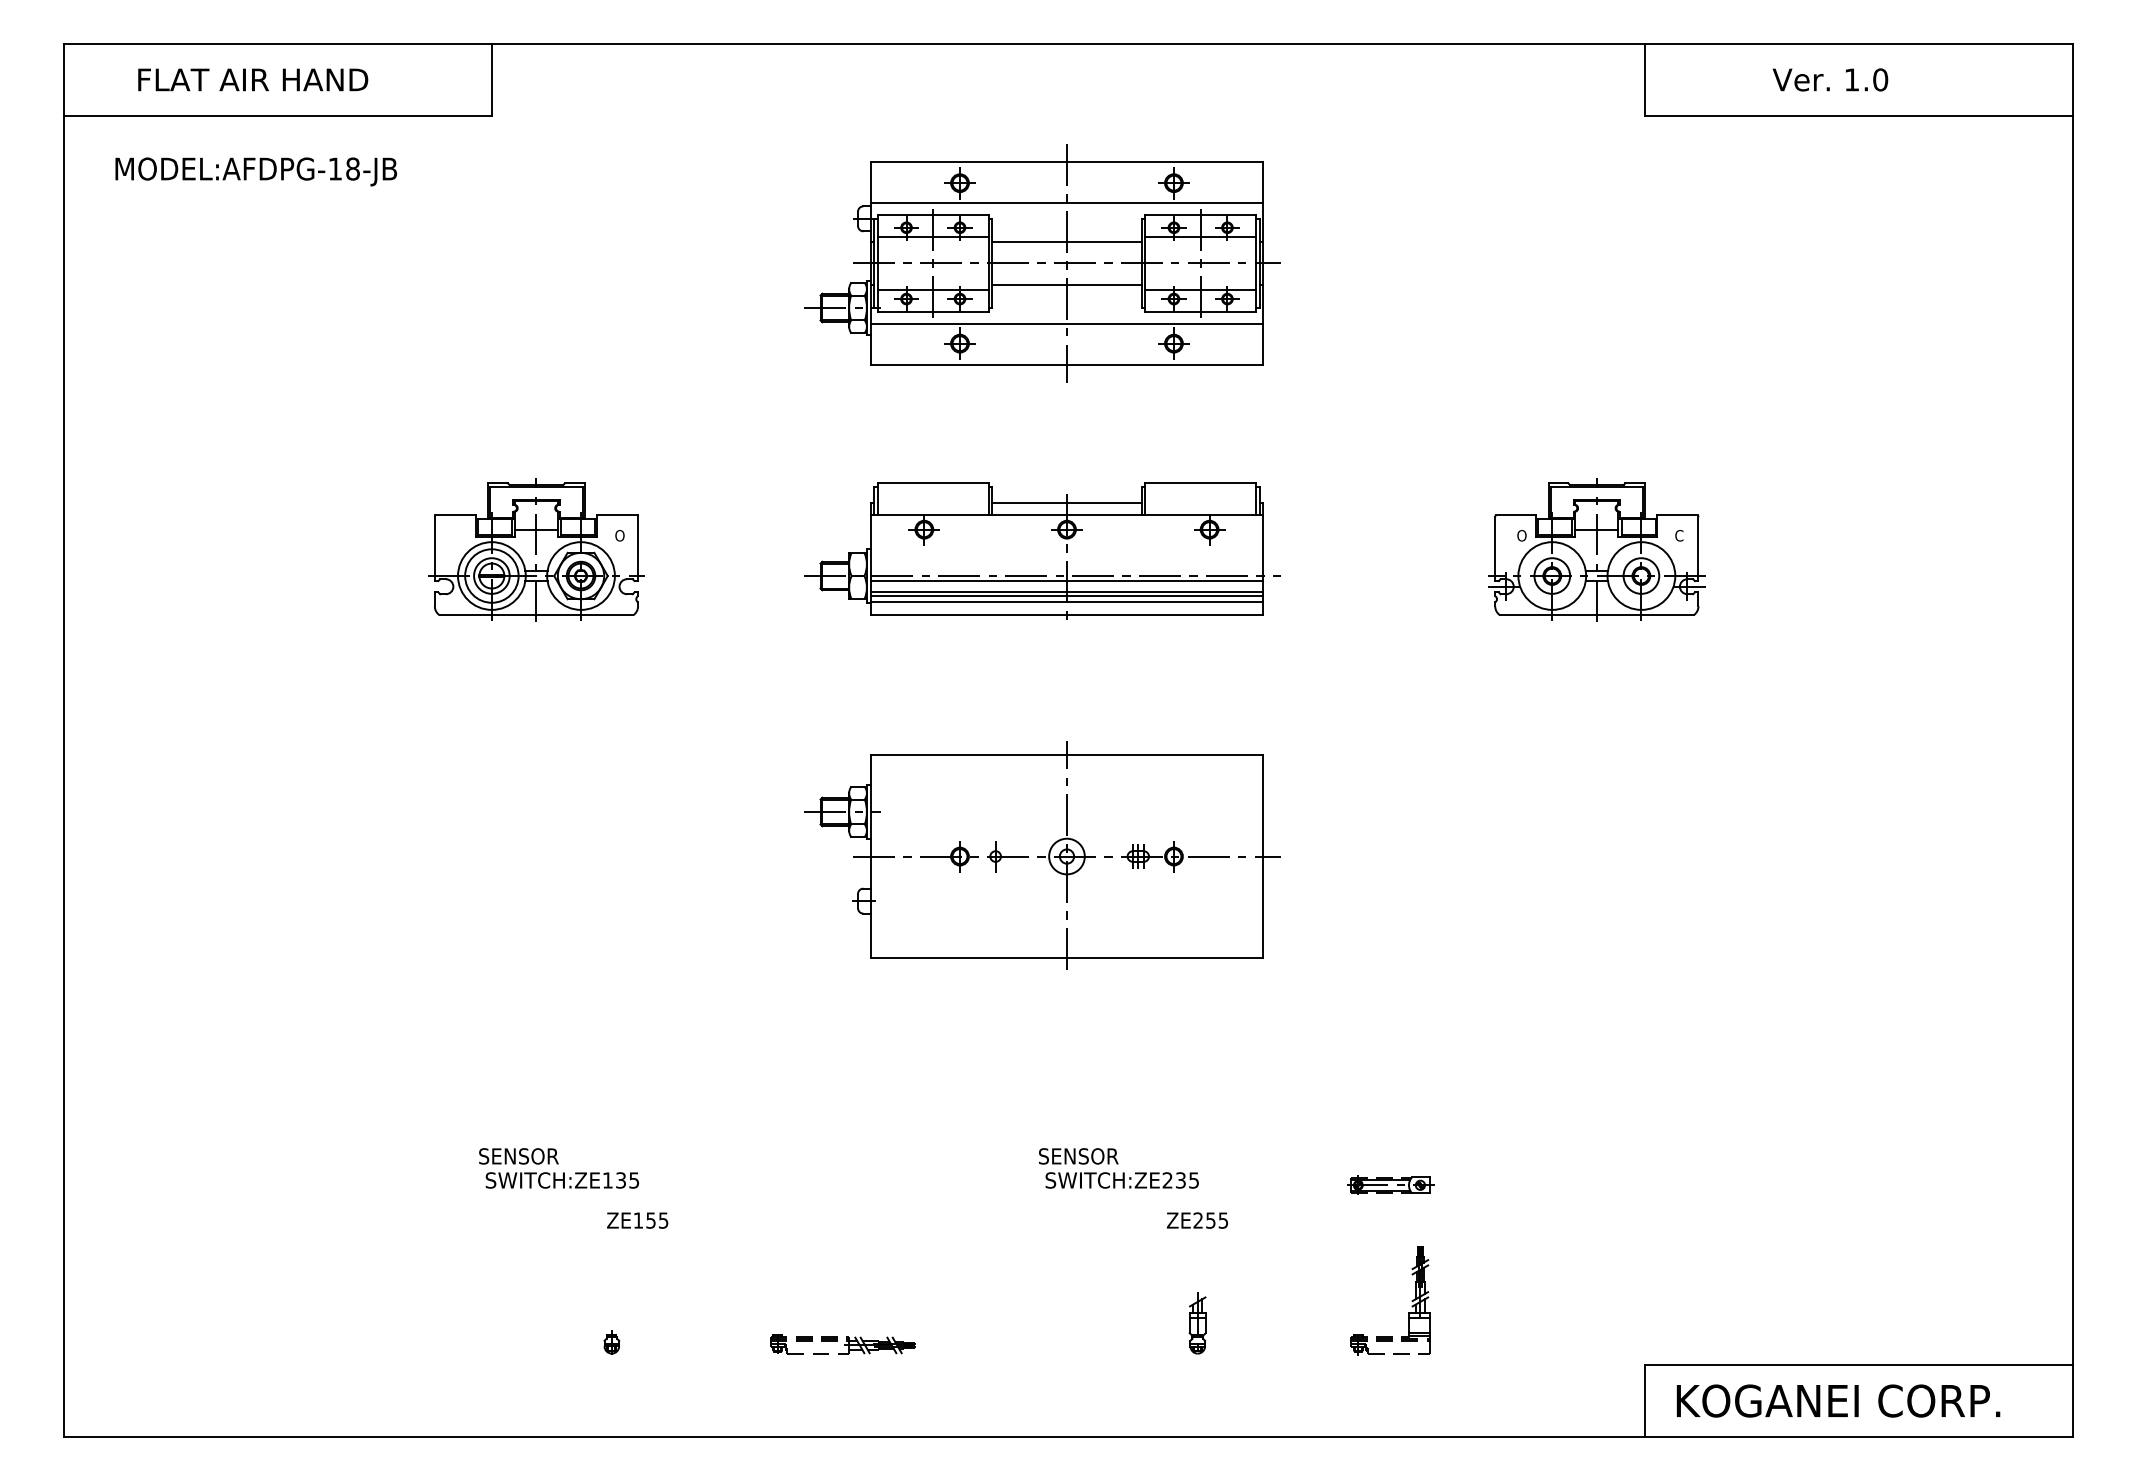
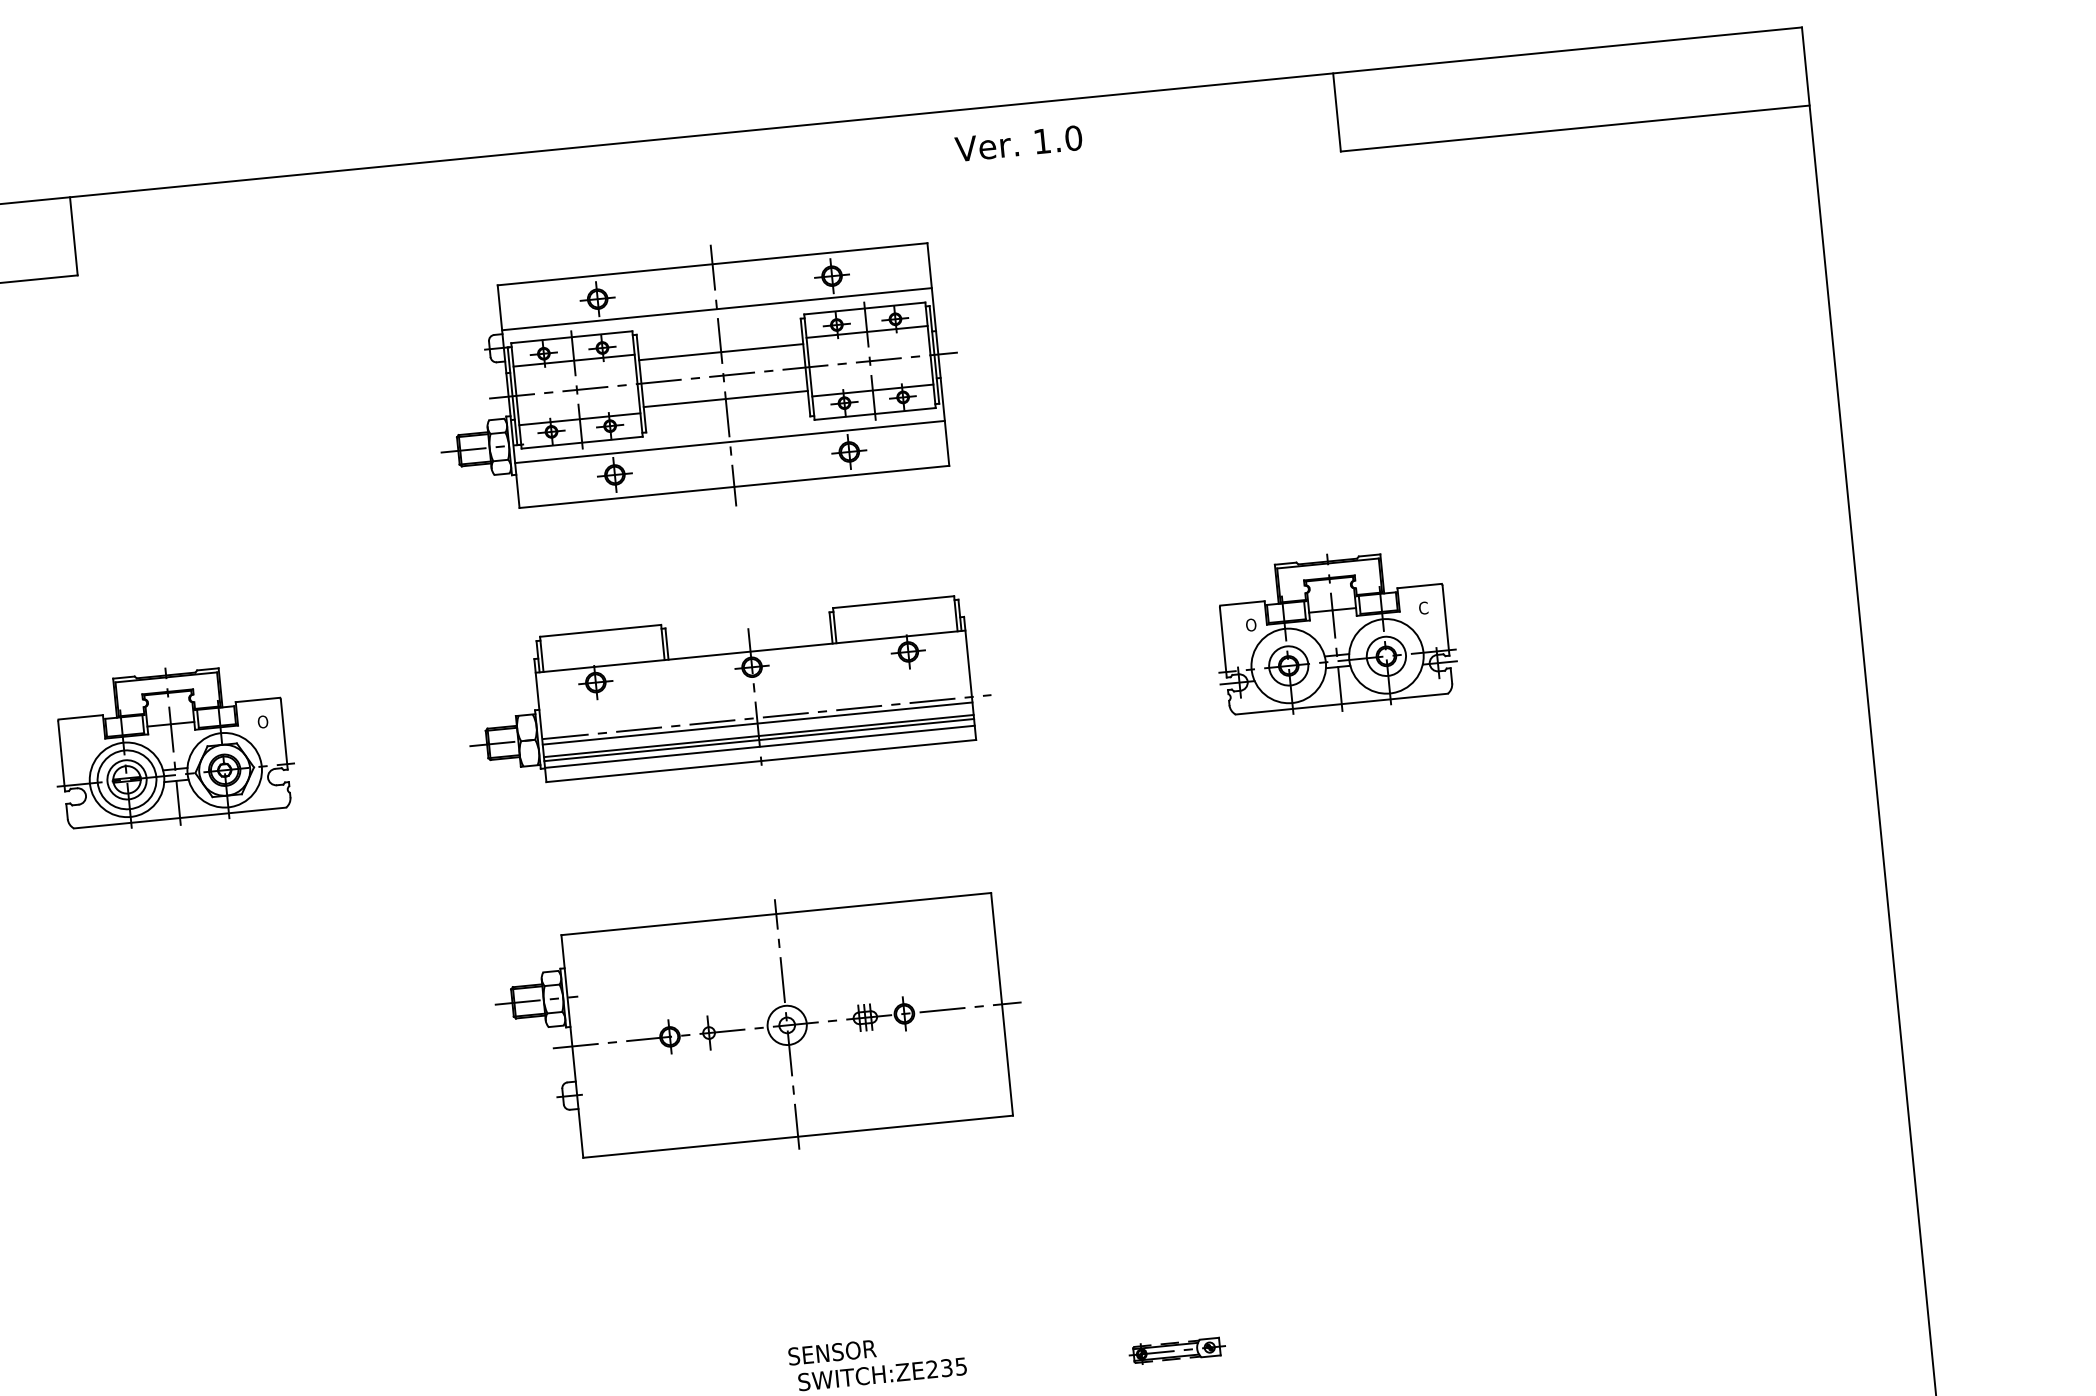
text: (1830, 79) -> (1018, 143), moved
line: (1066, 502) -> (748, 637), removed

